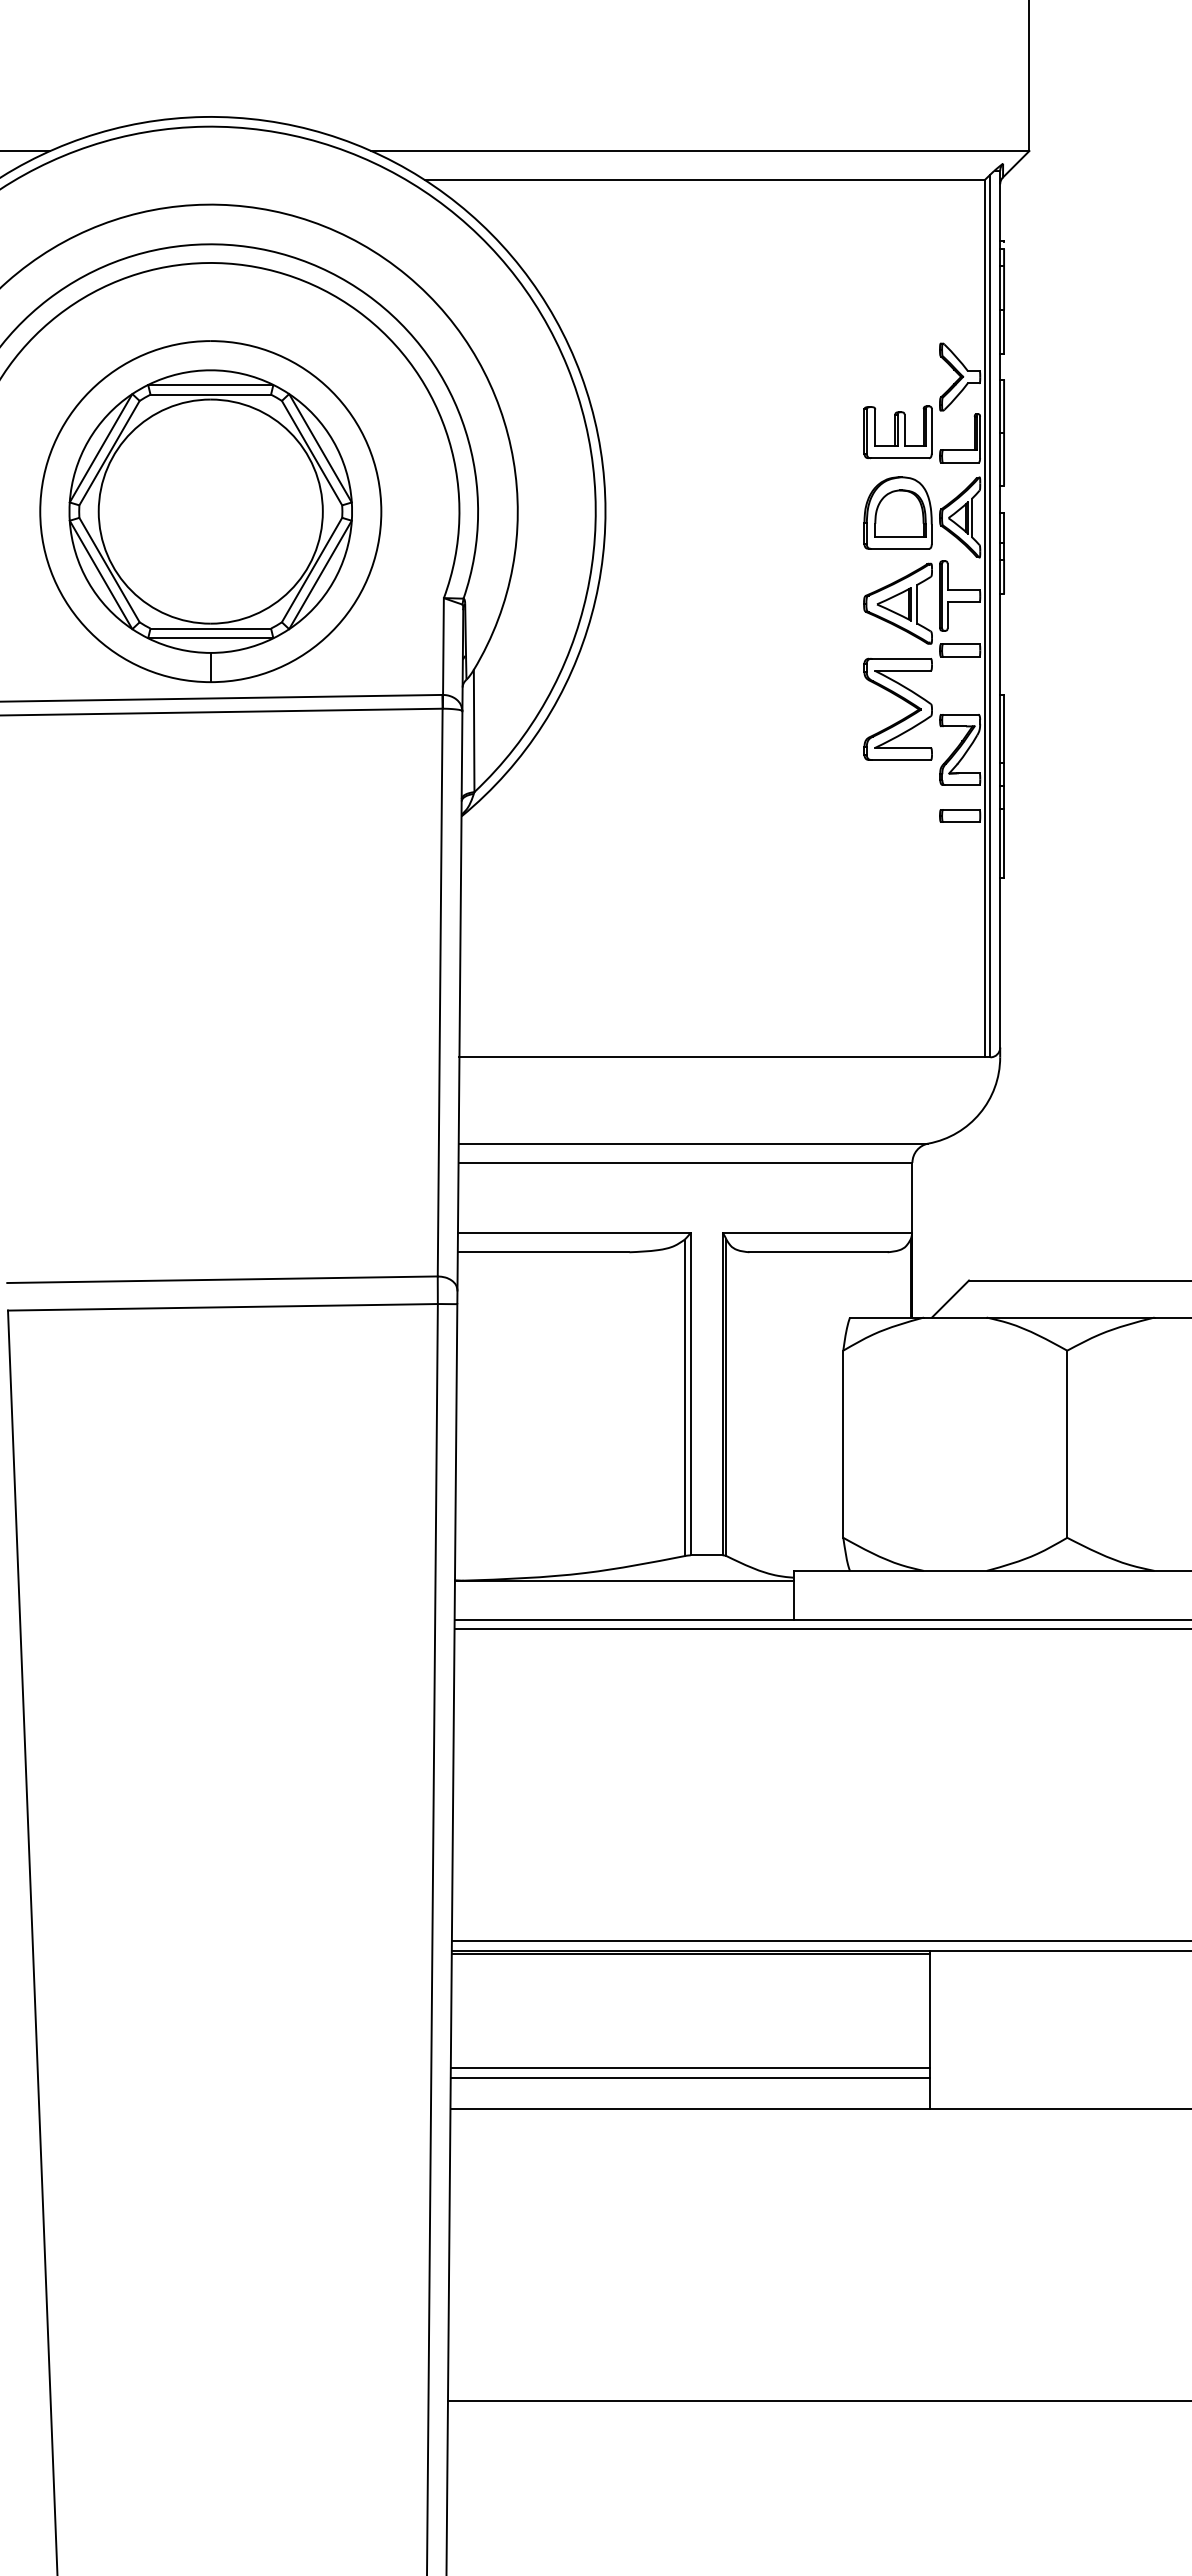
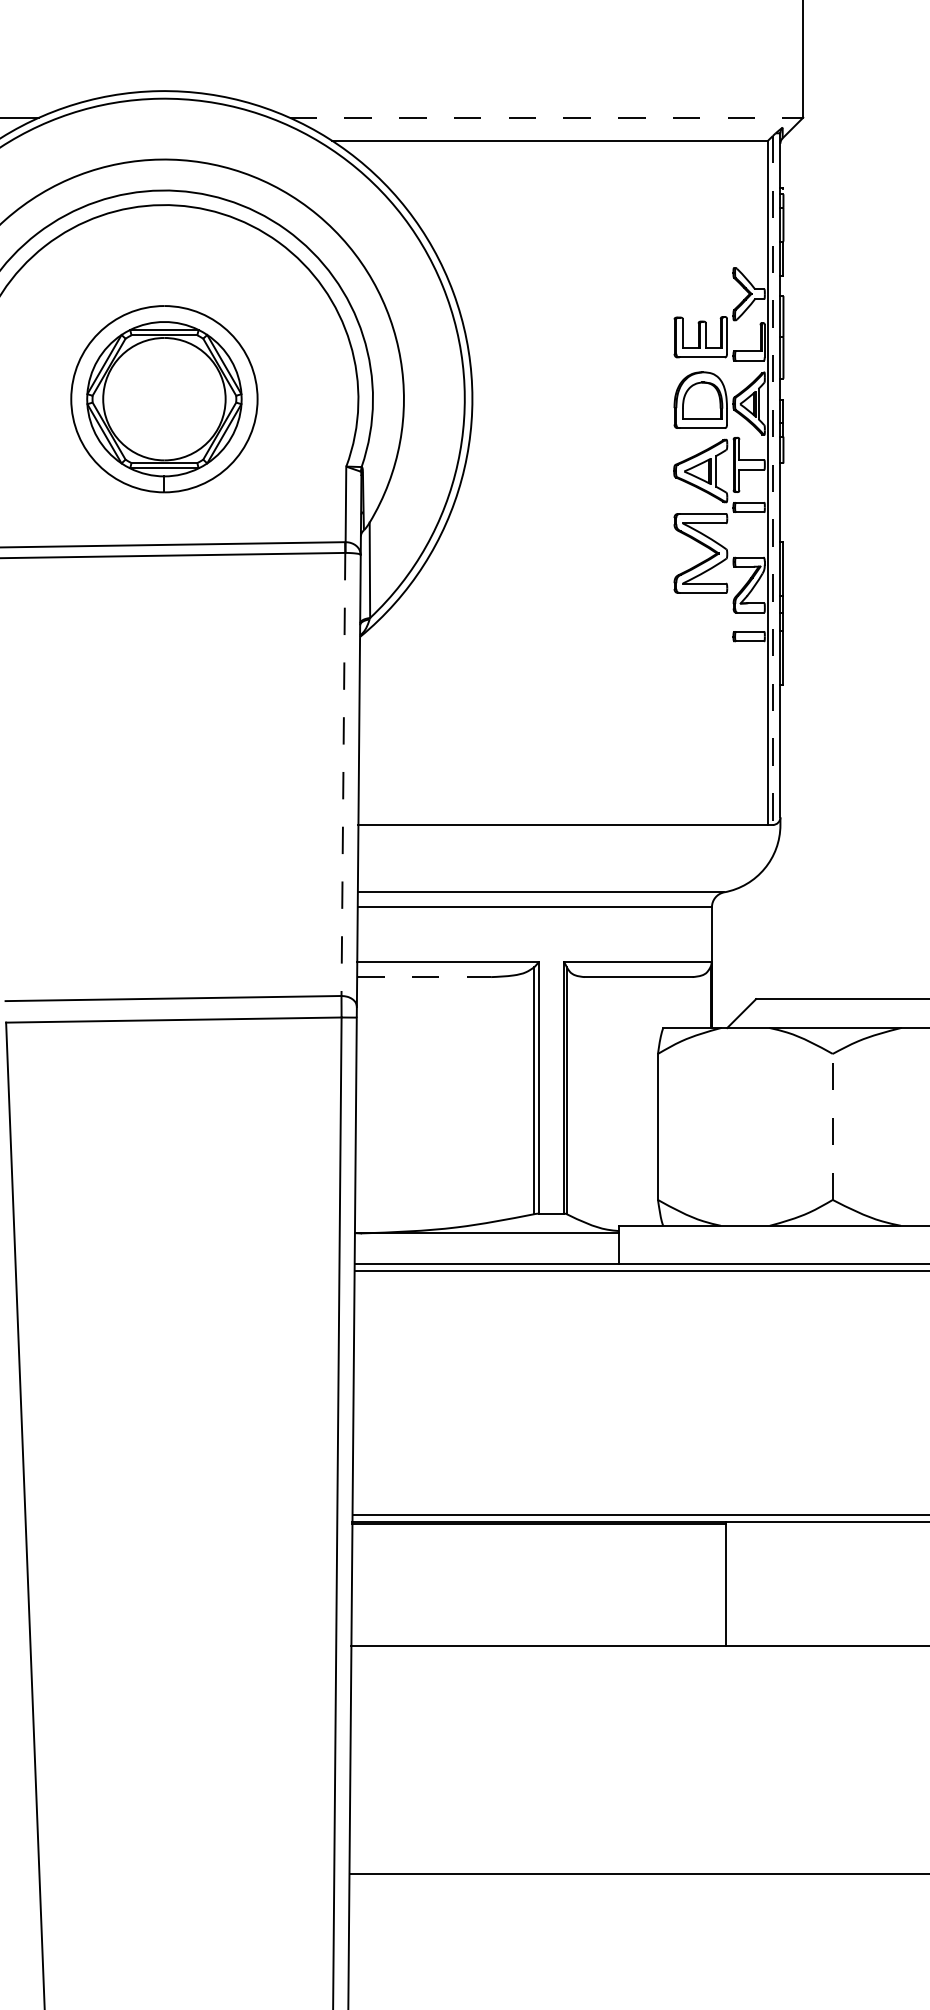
line: (700, 151) -> (546, 118), solid -> dashed
part: (210, 511) -> (164, 399), size x0.7
line: (990, 616) -> (772, 480), solid -> dashed
line: (440, 992) -> (343, 774), solid -> dashed
line: (543, 1252) -> (424, 977), solid -> dashed
line: (1067, 1444) -> (832, 1127), solid -> dashed
line: (690, 2067) -> (538, 1613), removed
line: (690, 2077) -> (538, 1621), removed

